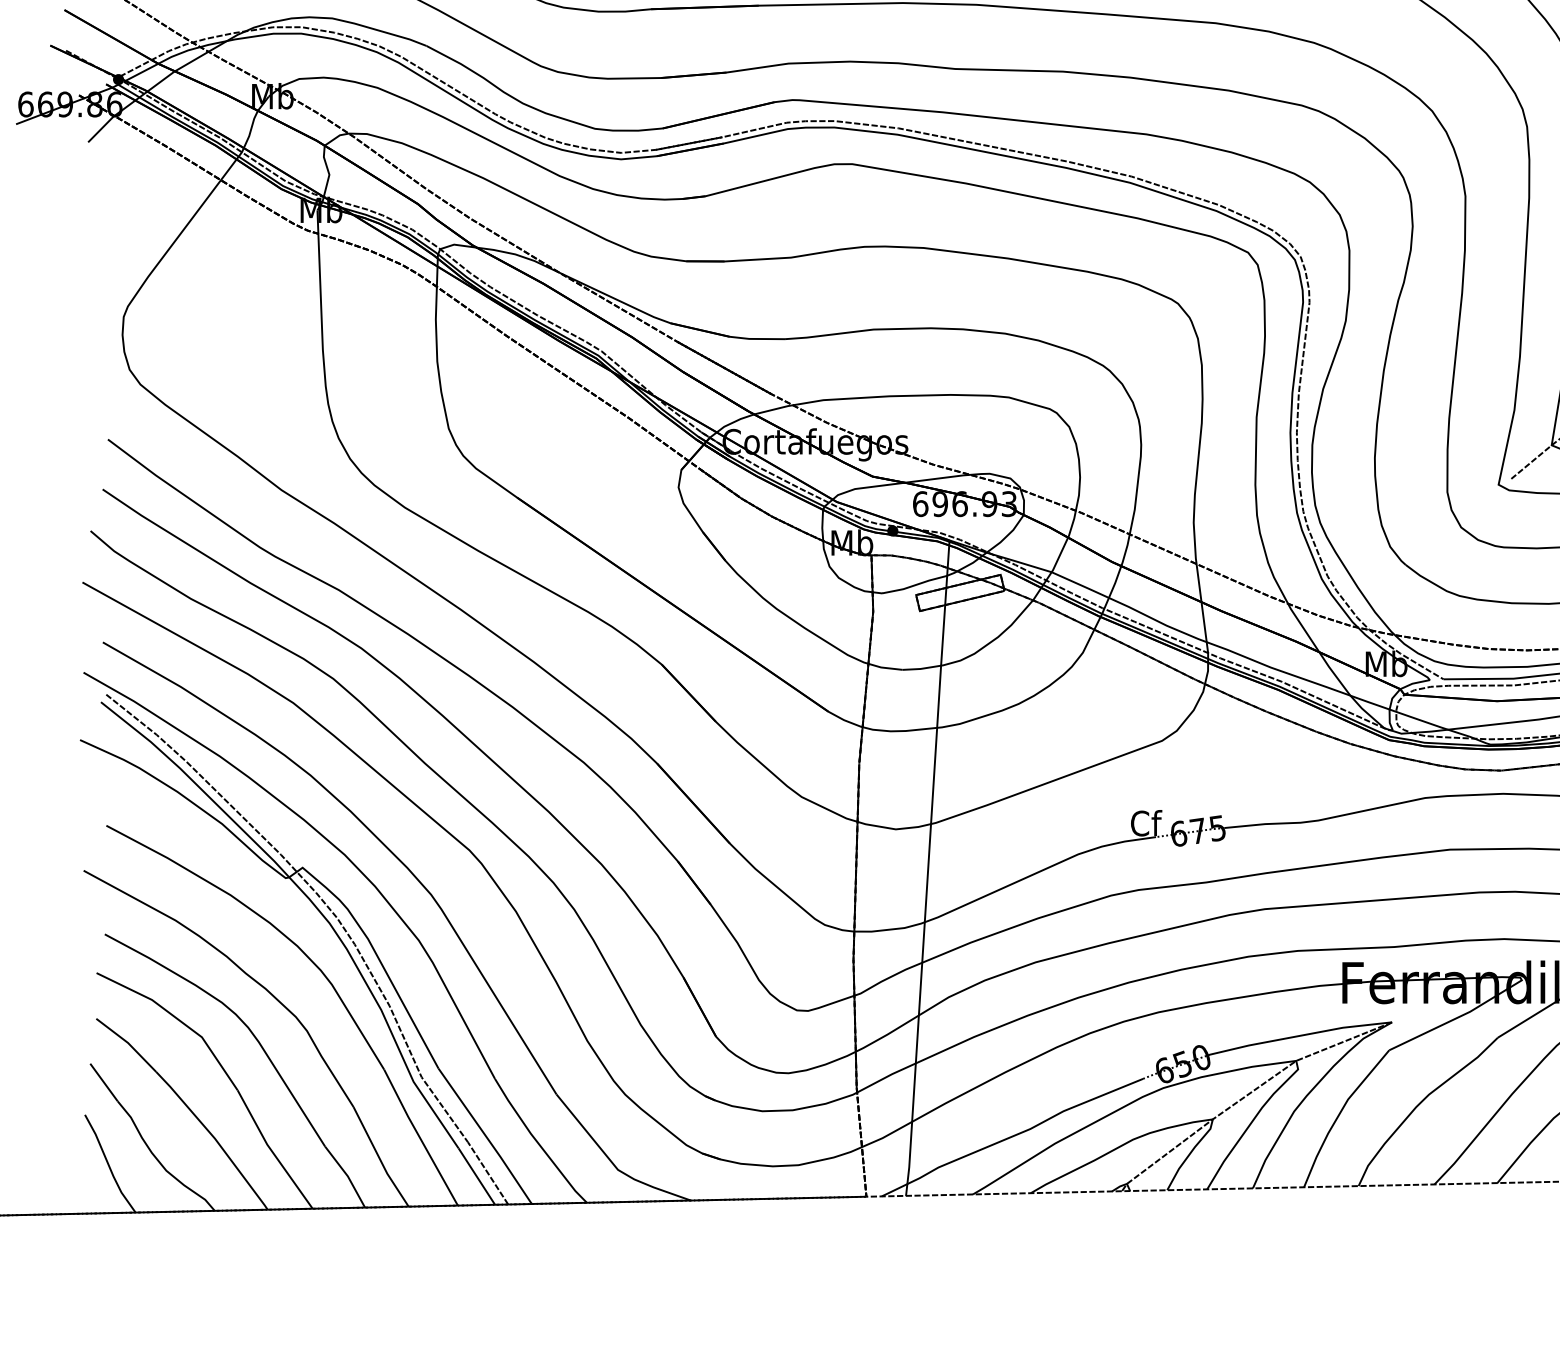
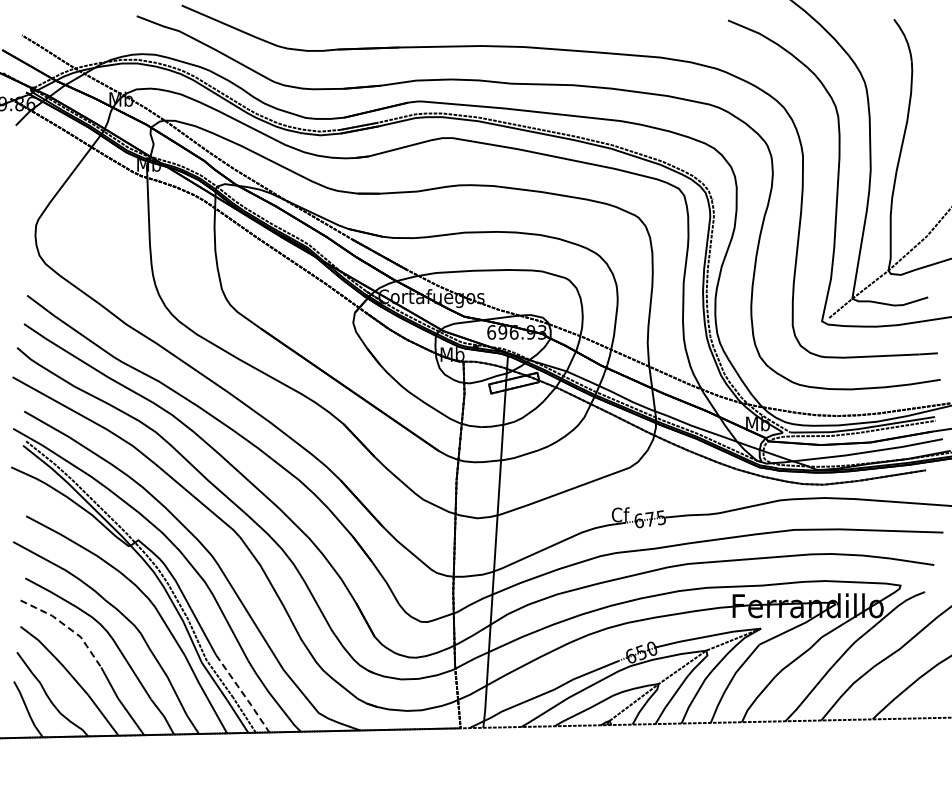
line: (178, 1020) -> (67, 627), solid -> dashed
line: (488, 1139) -> (244, 695), solid -> dashed

